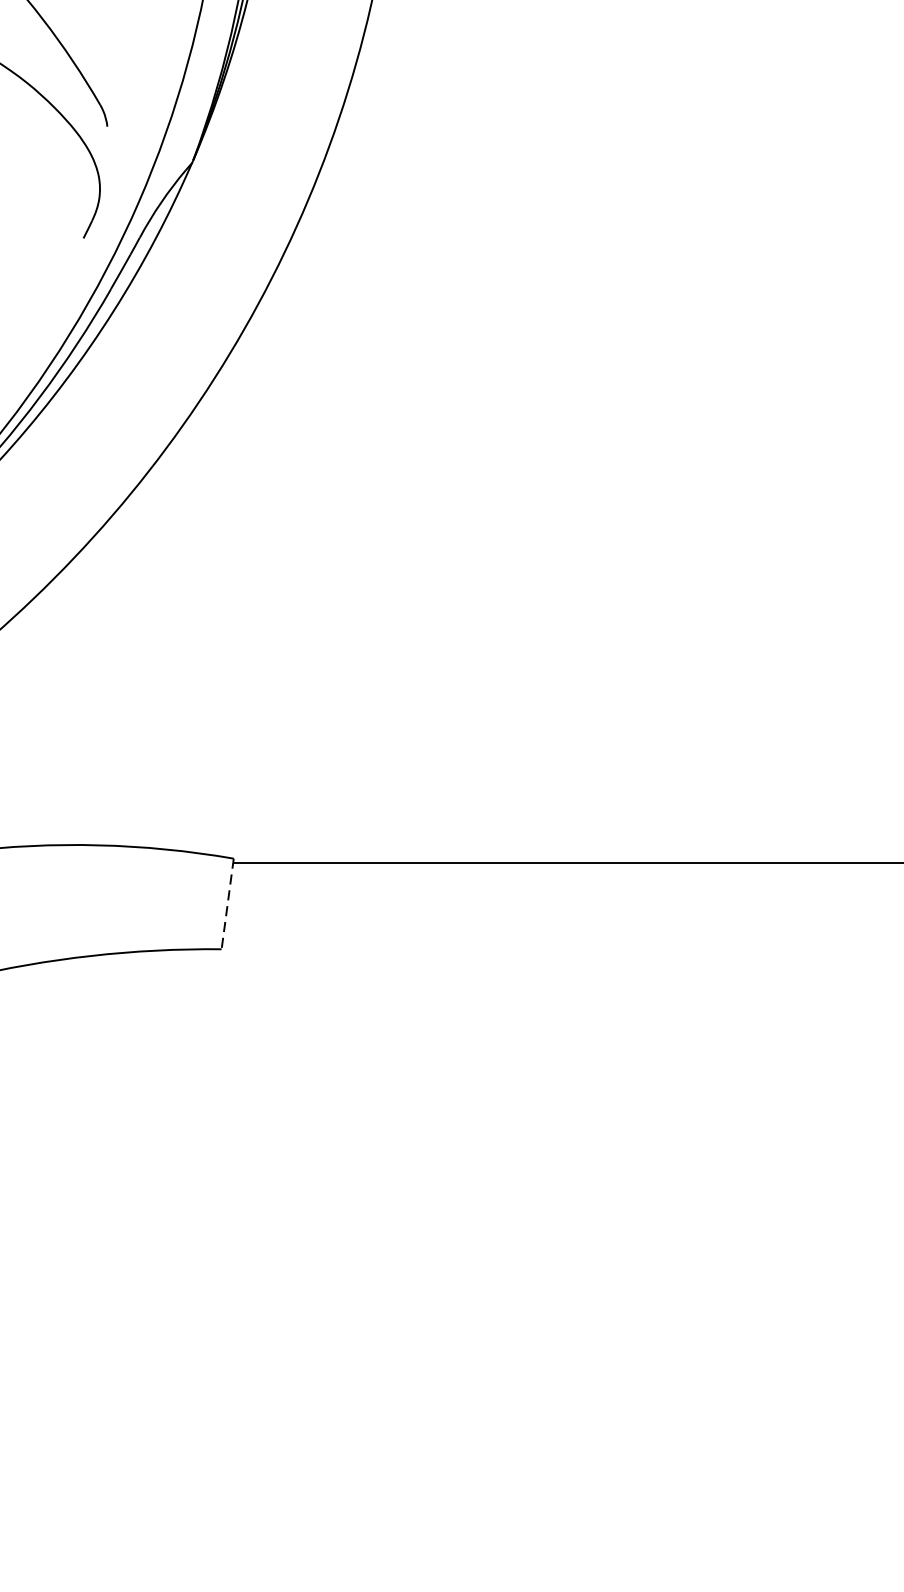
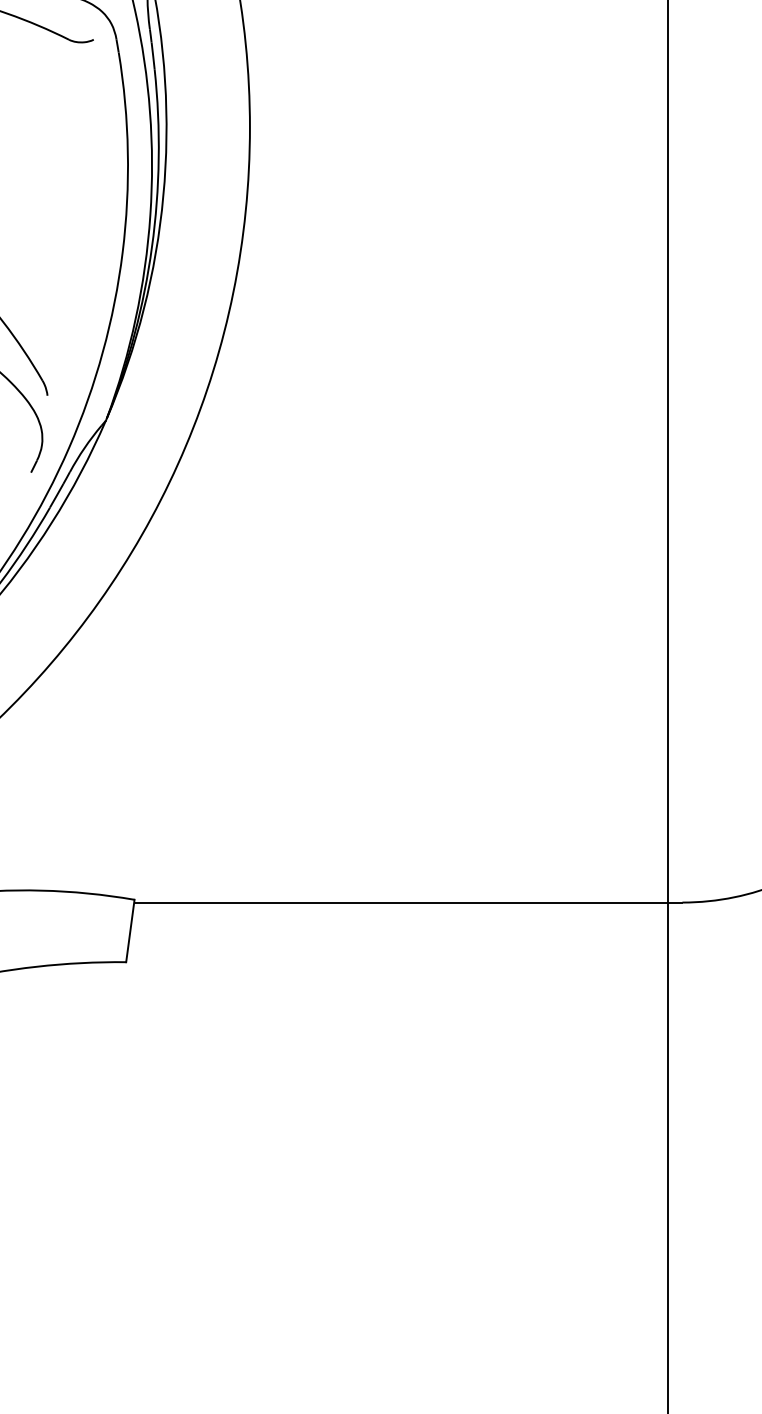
line: (227, 904) -> (130, 931), dashed -> solid

